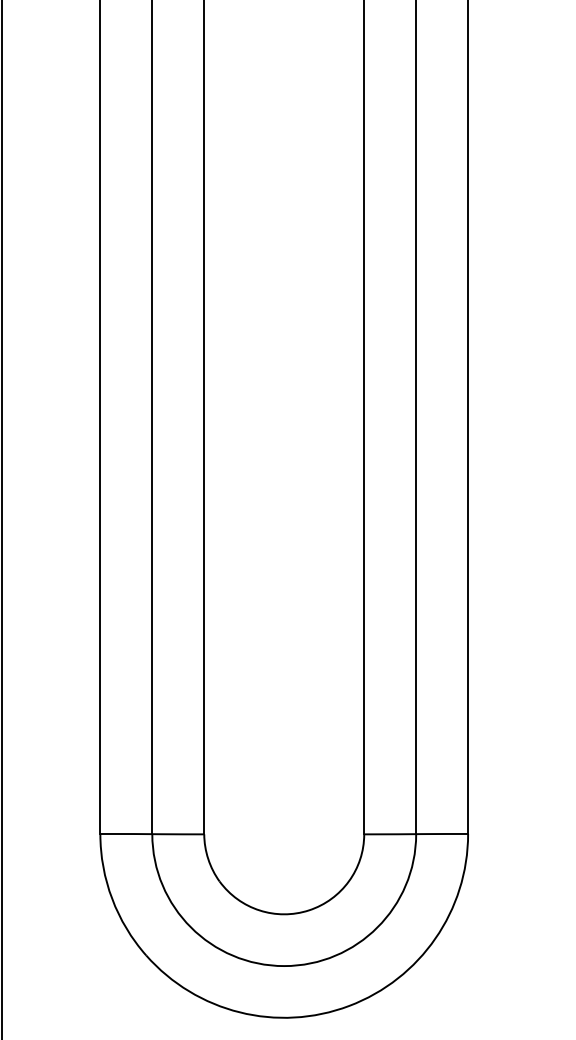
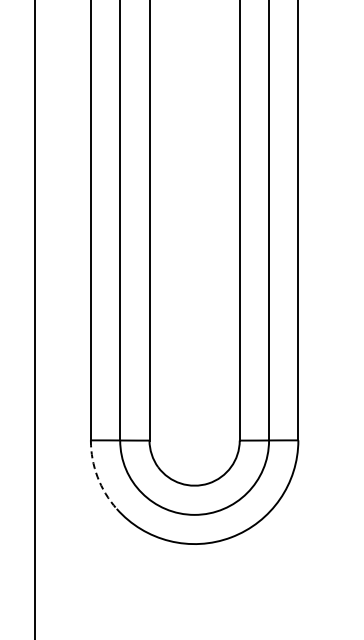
arc: (112, 899) -> (97, 477), solid -> dashed

